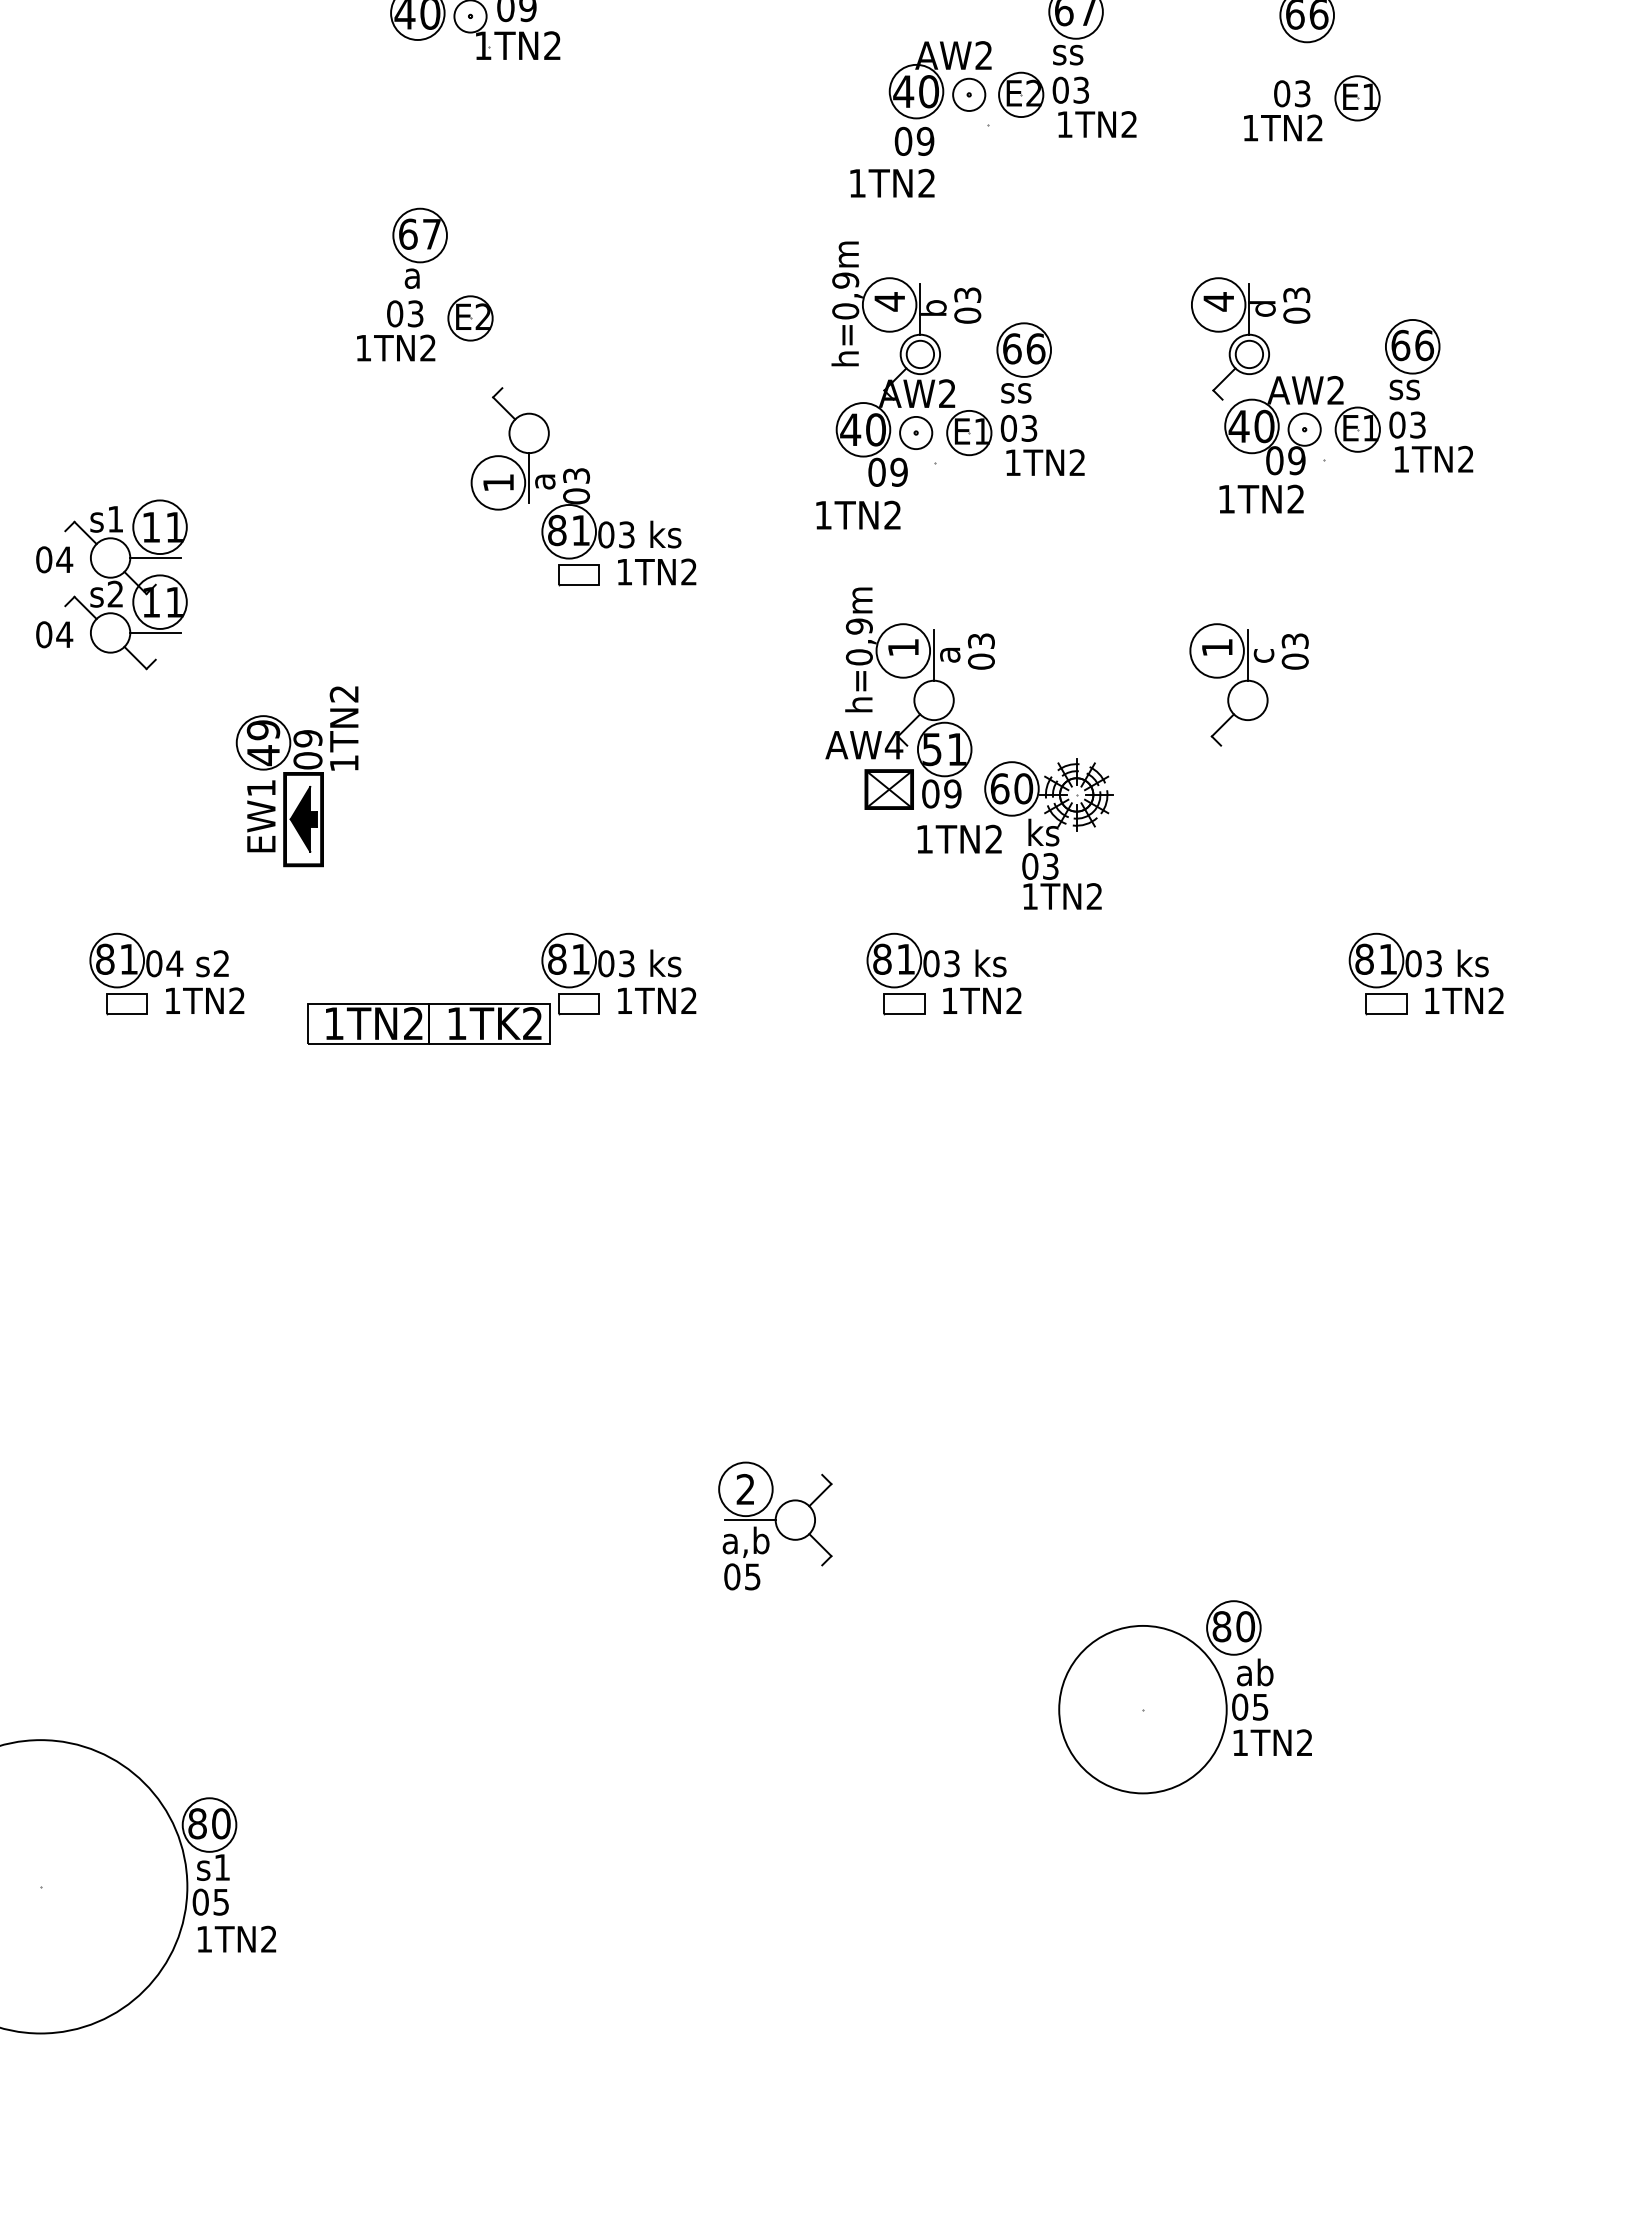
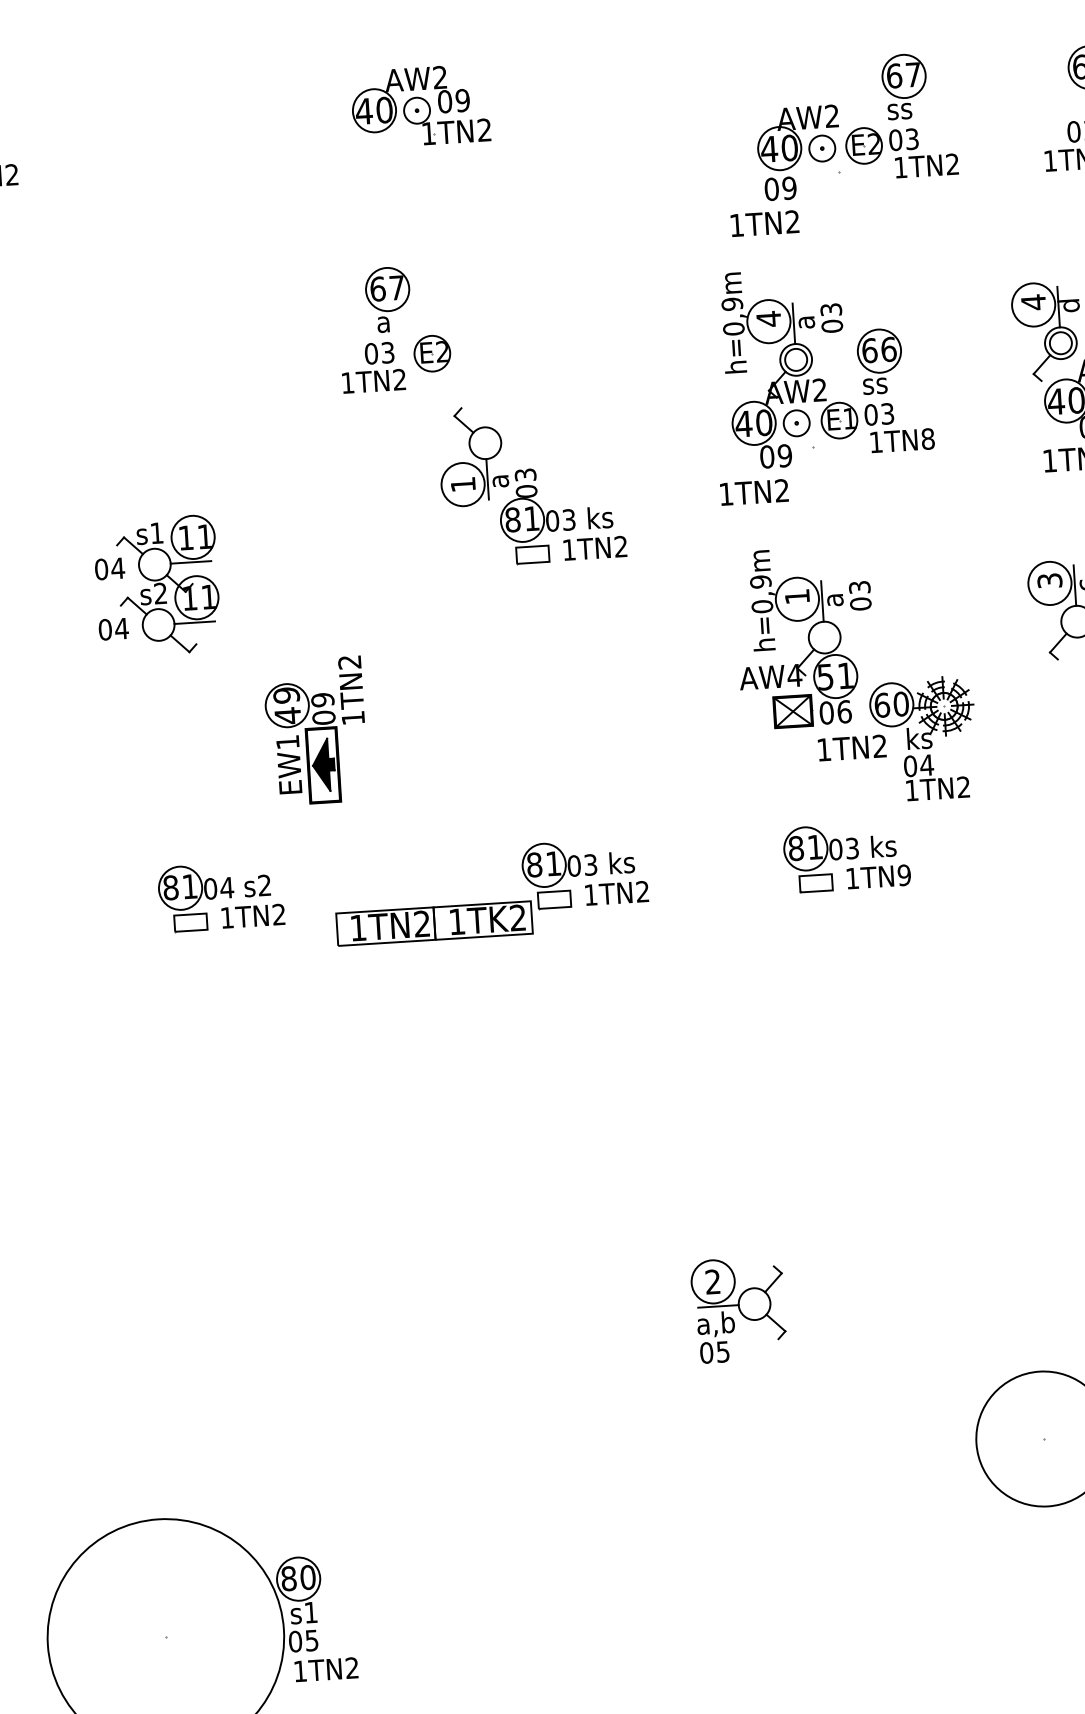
text: (933, 308) -> (804, 322), b -> a
text: (1077, 462) -> (928, 438), 1TN2 -> 1TN8
text: (1216, 647) -> (1049, 580), 1 -> 3
text: (952, 793) -> (844, 711), 09 -> 06
text: (1050, 866) -> (926, 765), 03 -> 04
text: (1014, 1000) -> (904, 874), 1TN2 -> 1TN9

